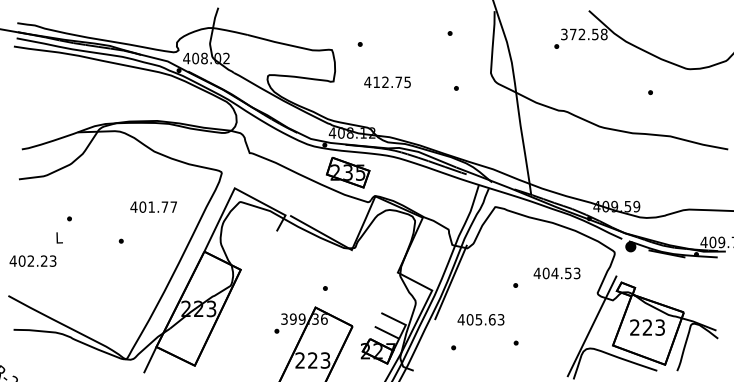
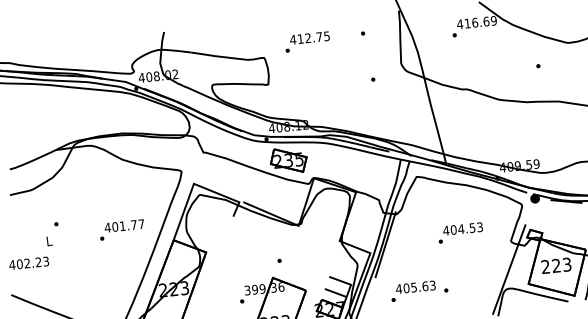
text: (583, 34) -> (476, 22), 372.58 -> 416.69
text: (387, 82) -> (309, 38), moved
text: (153, 206) -> (124, 225), moved
text: (556, 273) -> (462, 229), moved
text: (480, 319) -> (415, 287), moved

